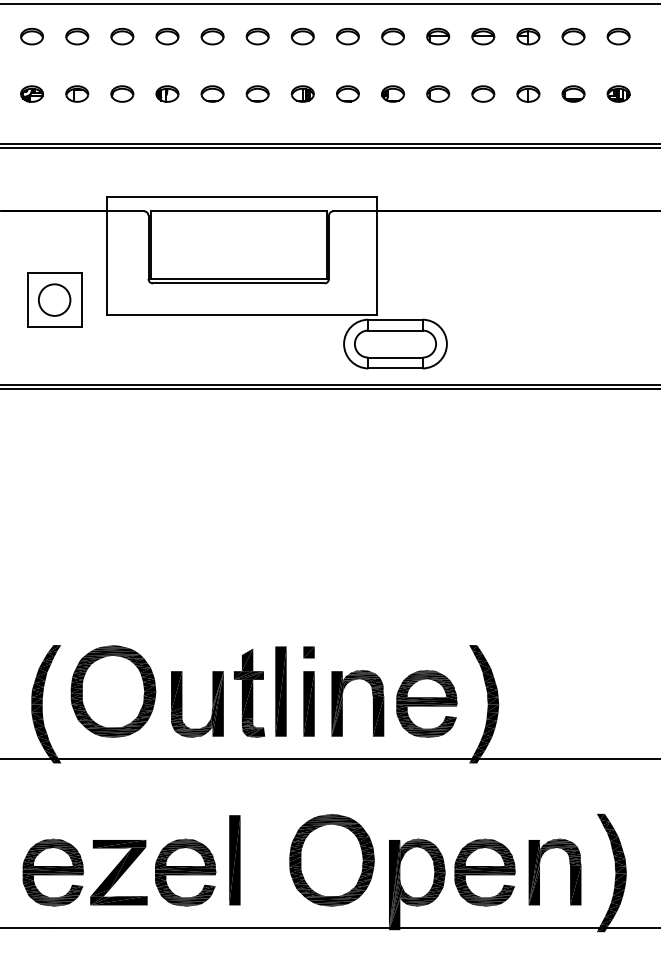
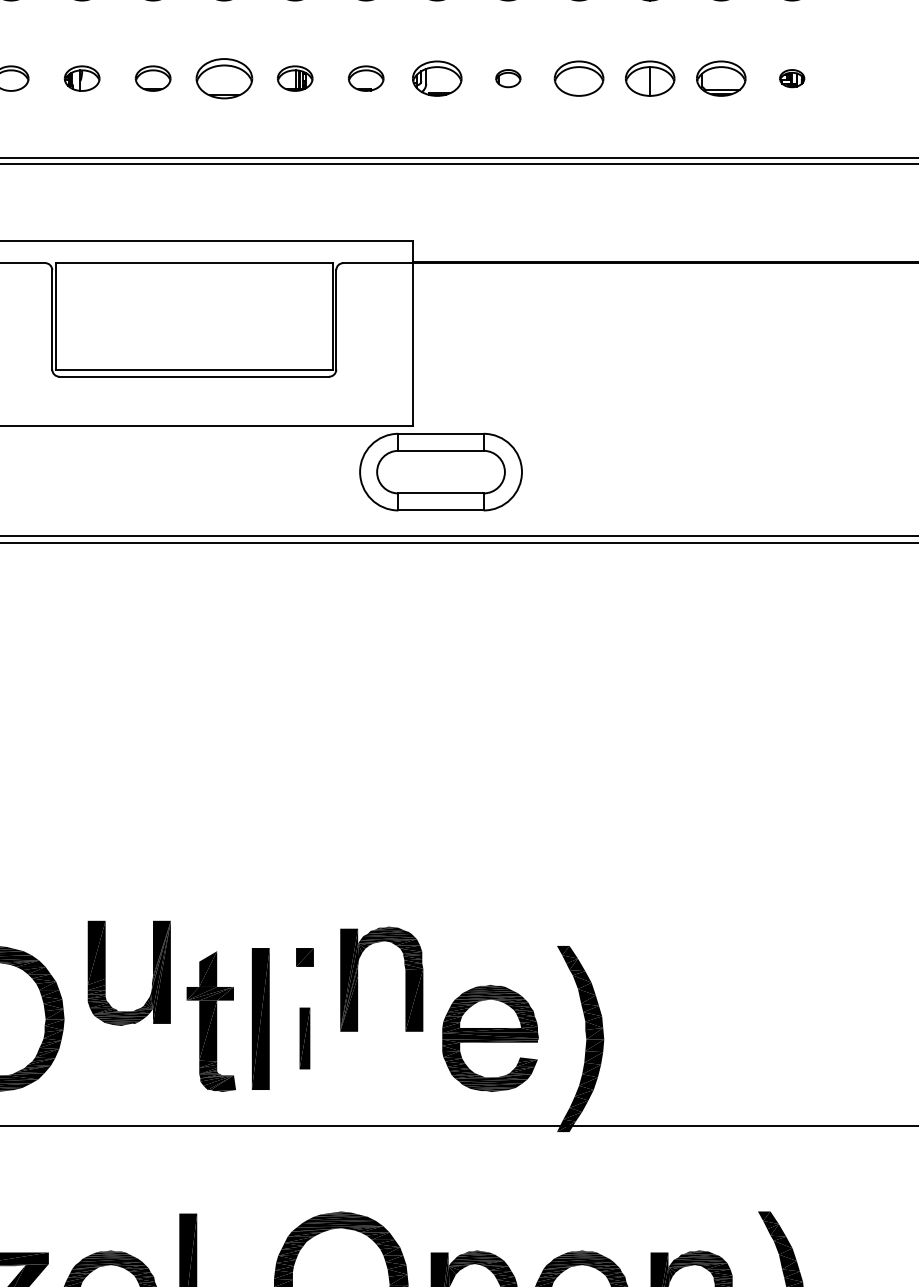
part: (257, 93) -> (223, 77), size x1.6
part: (392, 93) -> (436, 77), size x1.4
part: (438, 93) -> (508, 77), size x0.7
part: (483, 93) -> (579, 77), size x1.4
part: (528, 93) -> (650, 77), size x1.4
part: (573, 93) -> (721, 77), size x1.4
part: (618, 93) -> (791, 77), size x0.7
part: (308, 703) -> (304, 1037), size x0.6
part: (342, 703) -> (357, 979), moved
part: (182, 704) -> (105, 973), moved

